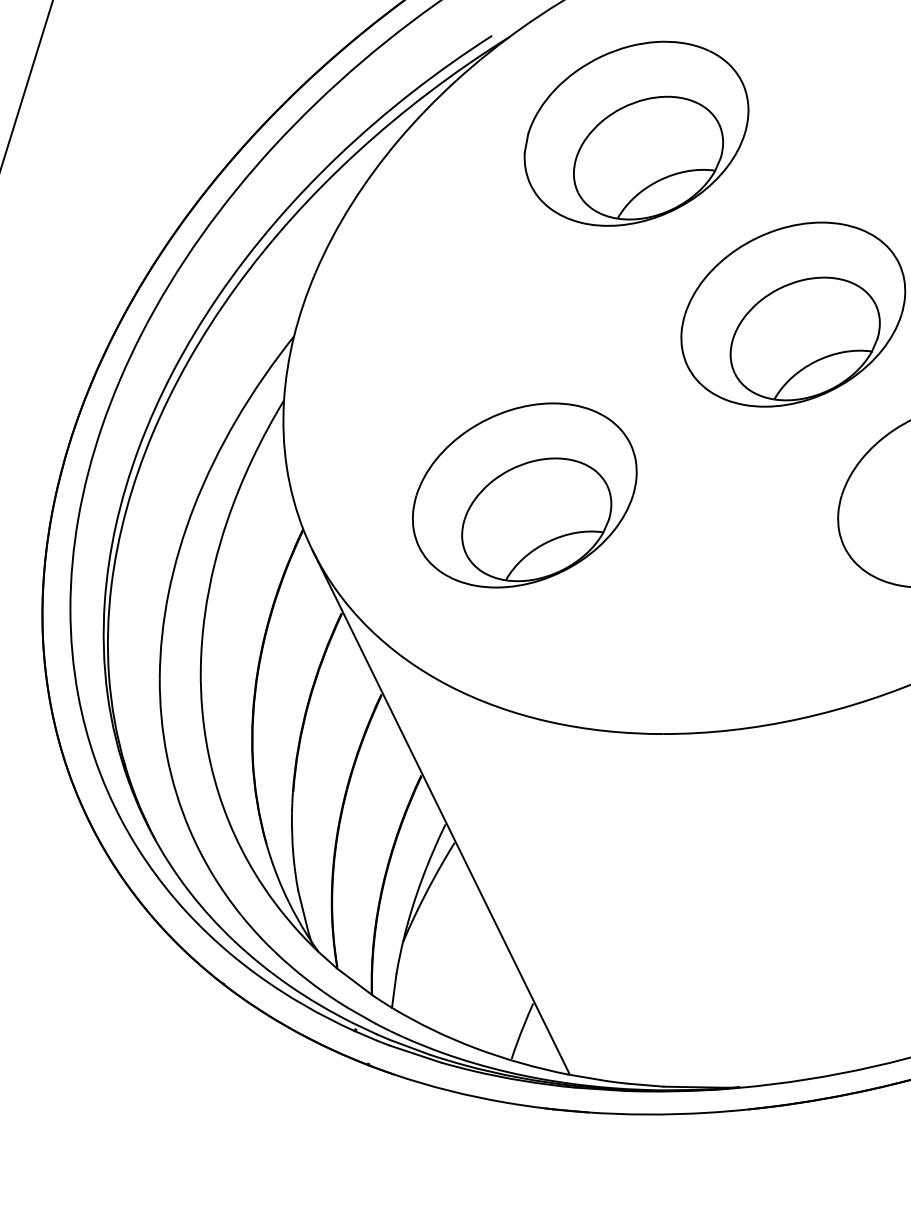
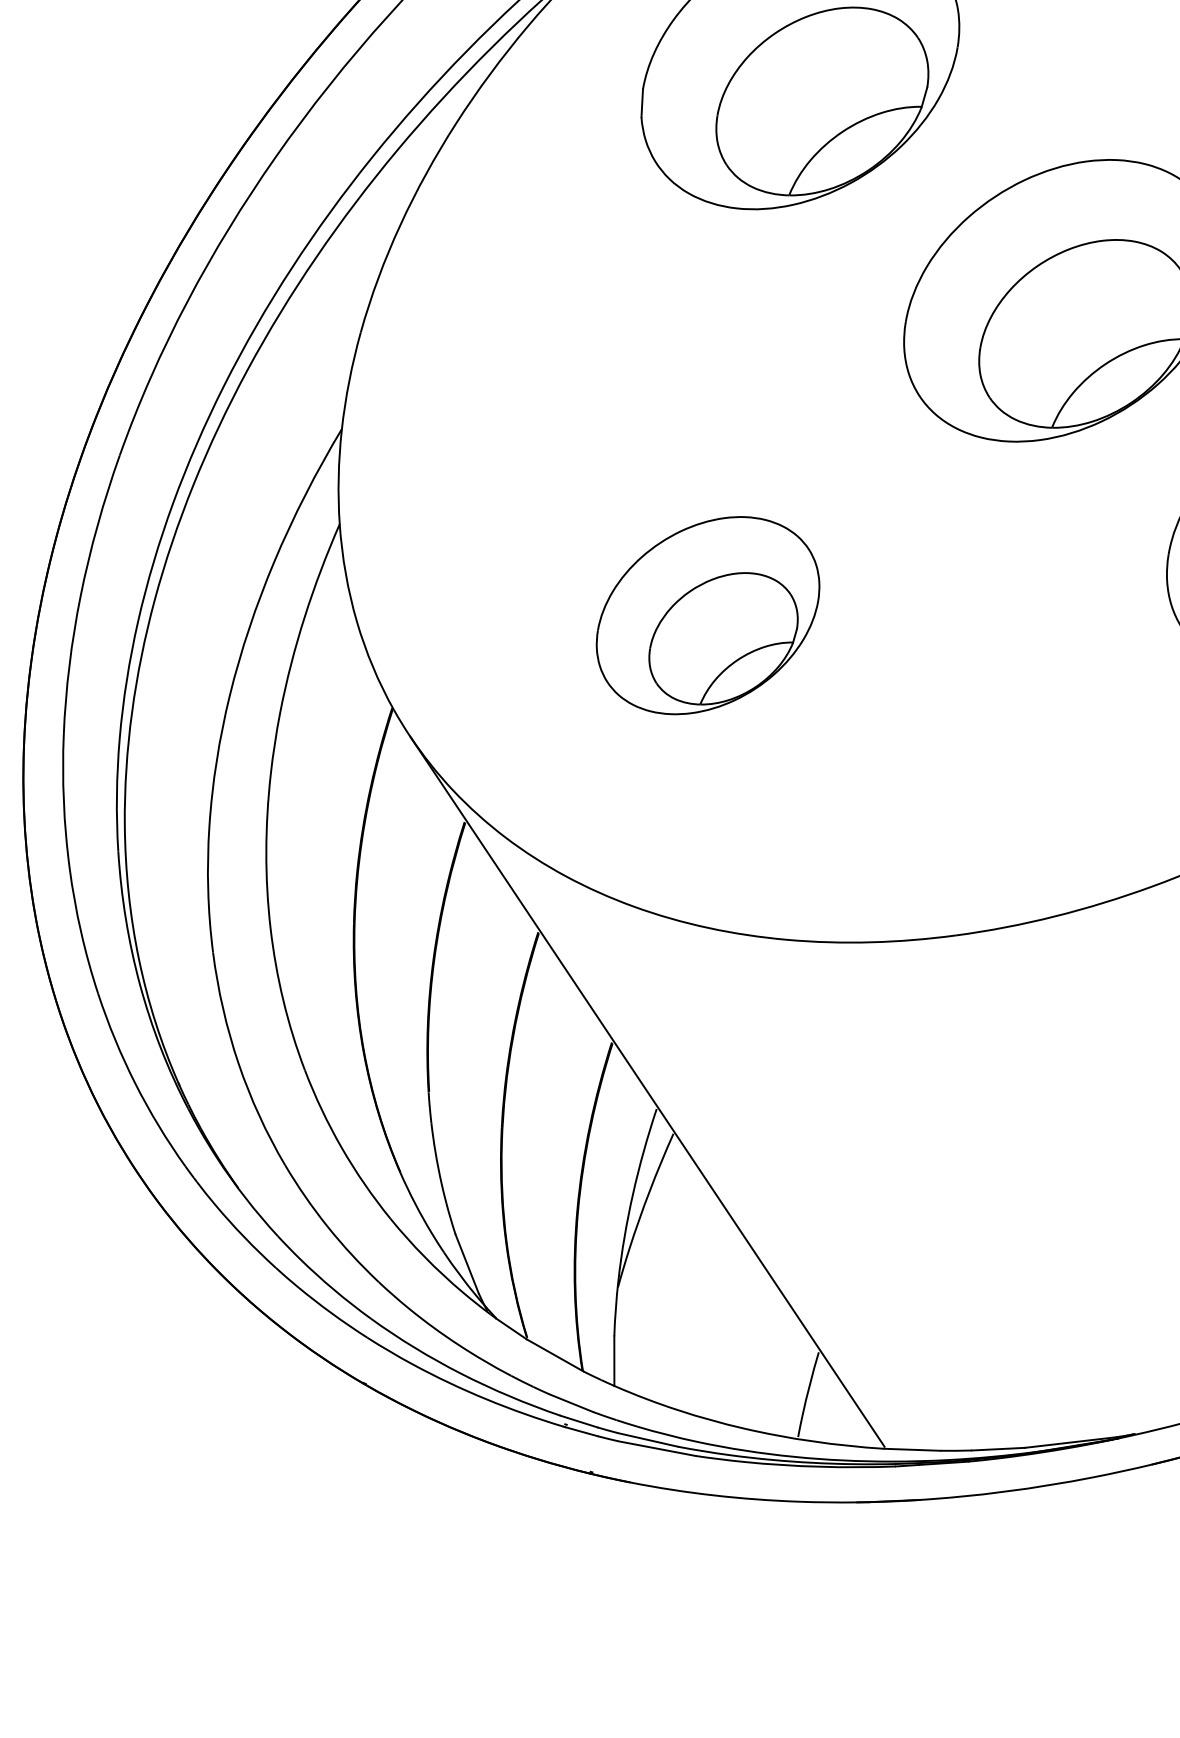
part: (524, 495) -> (707, 615), size x0.7

